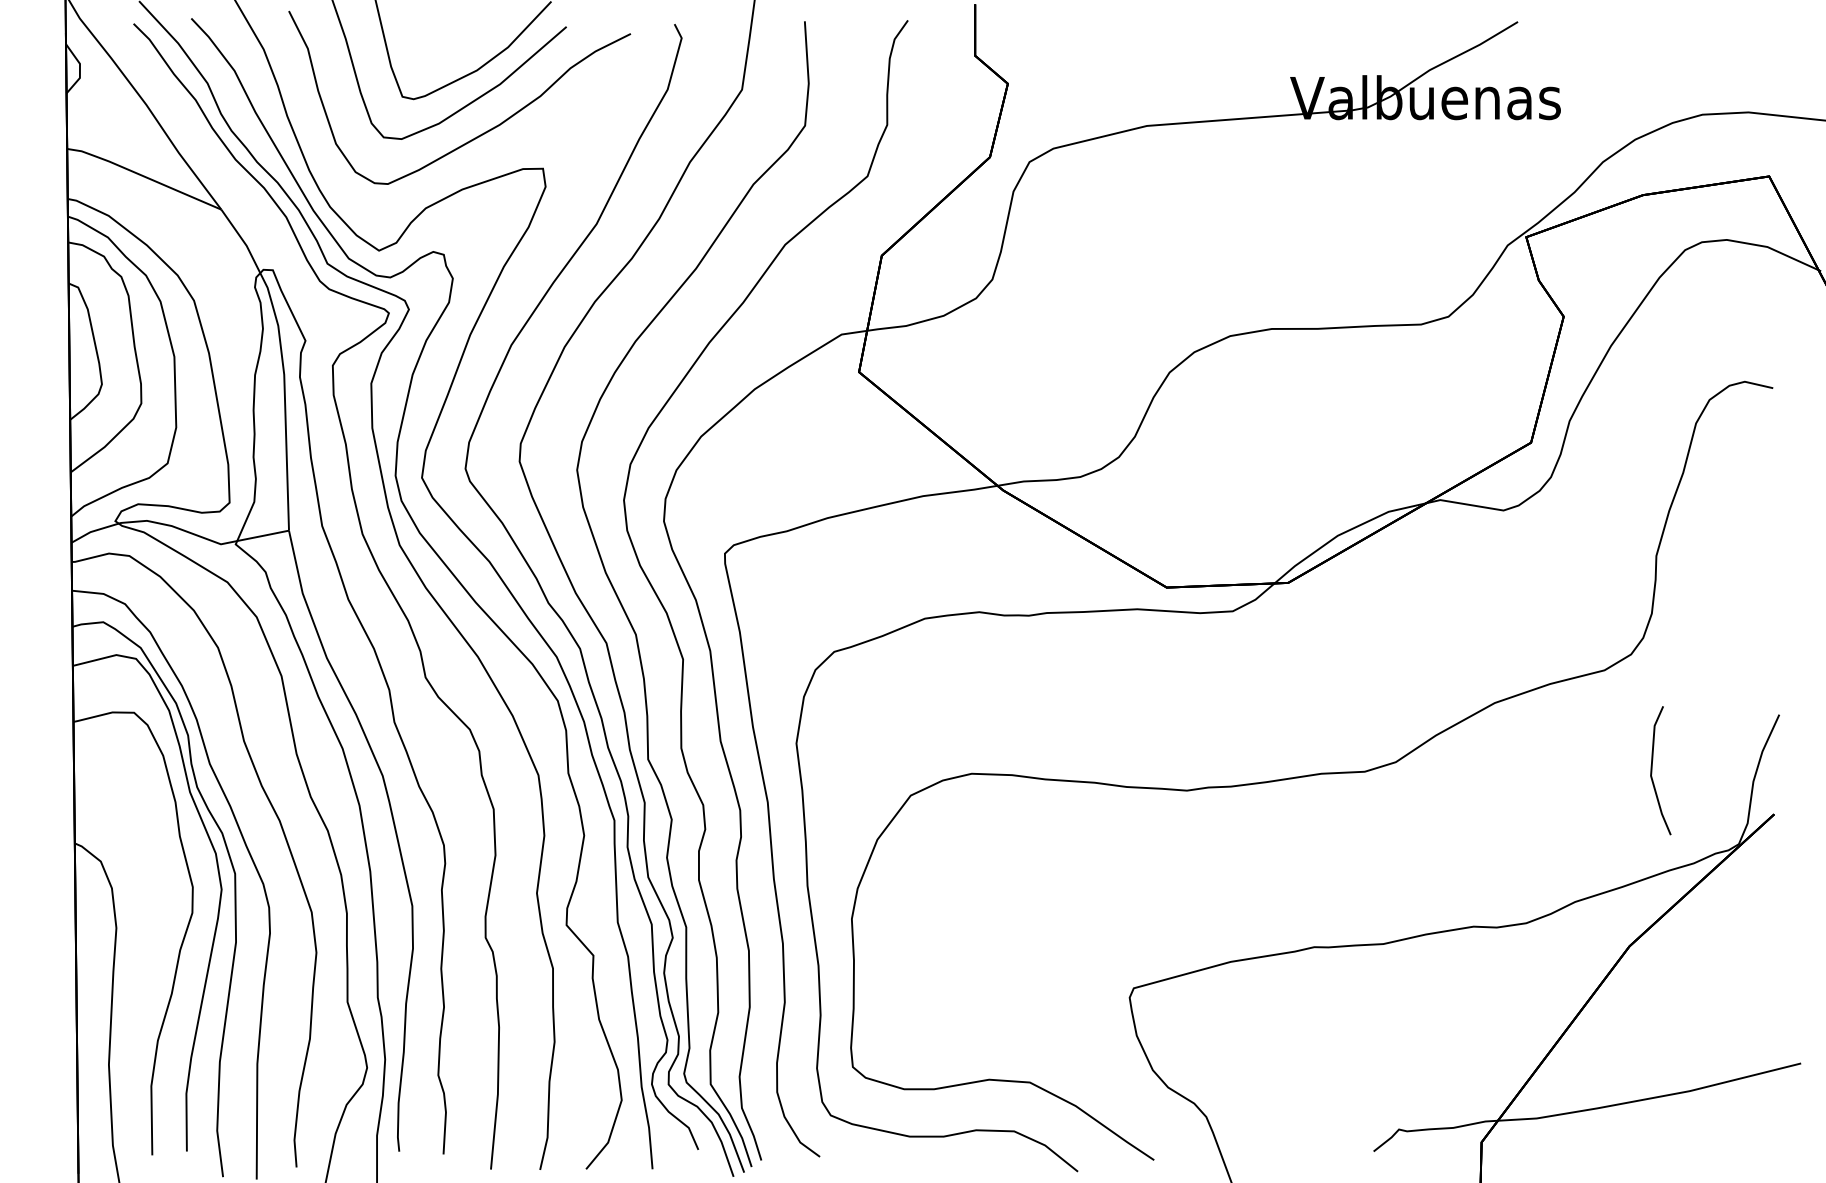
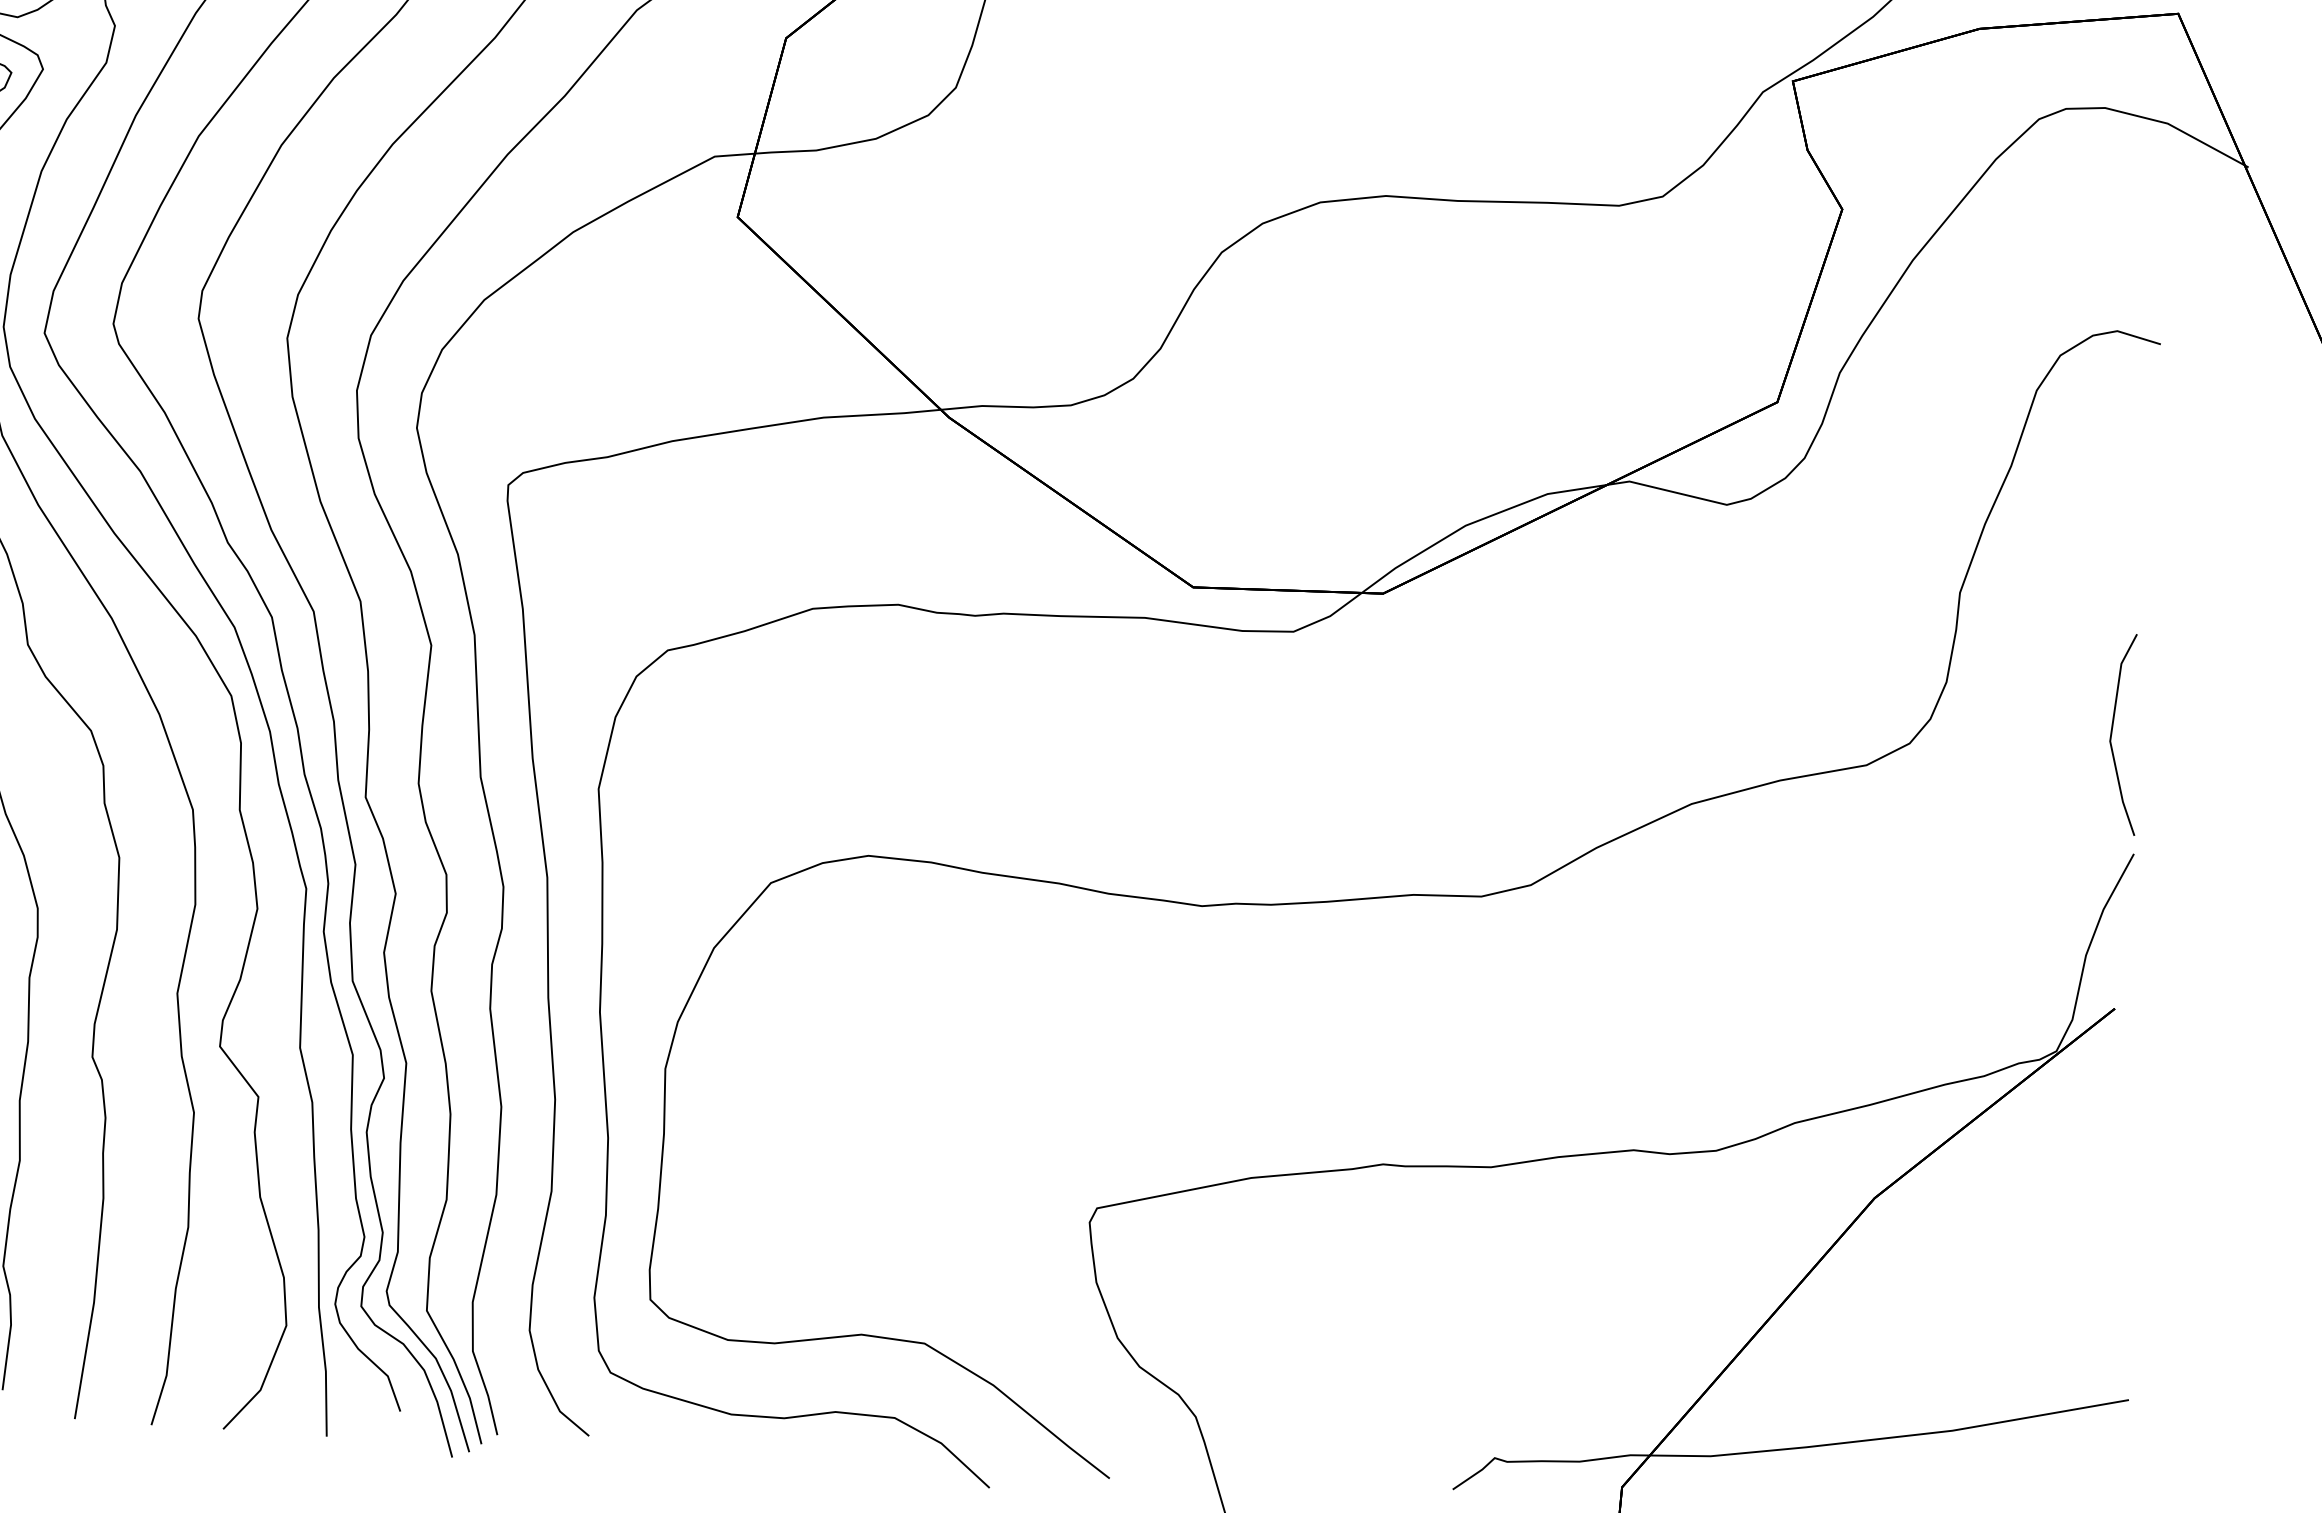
line: (1652, 770) -> (2113, 733), moved

